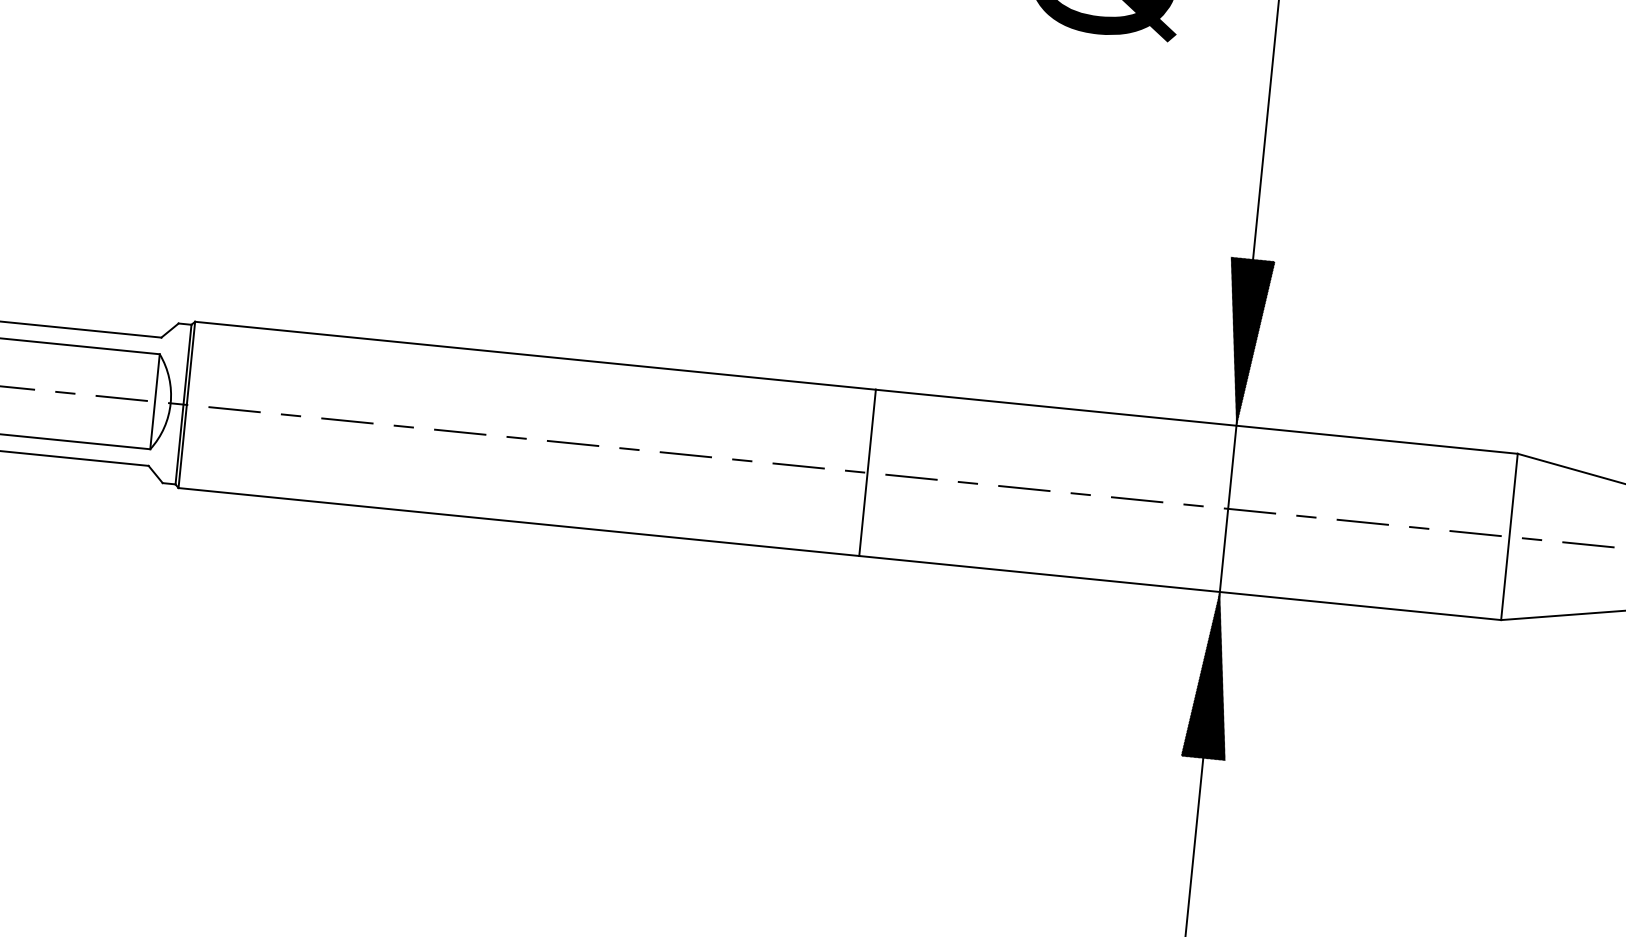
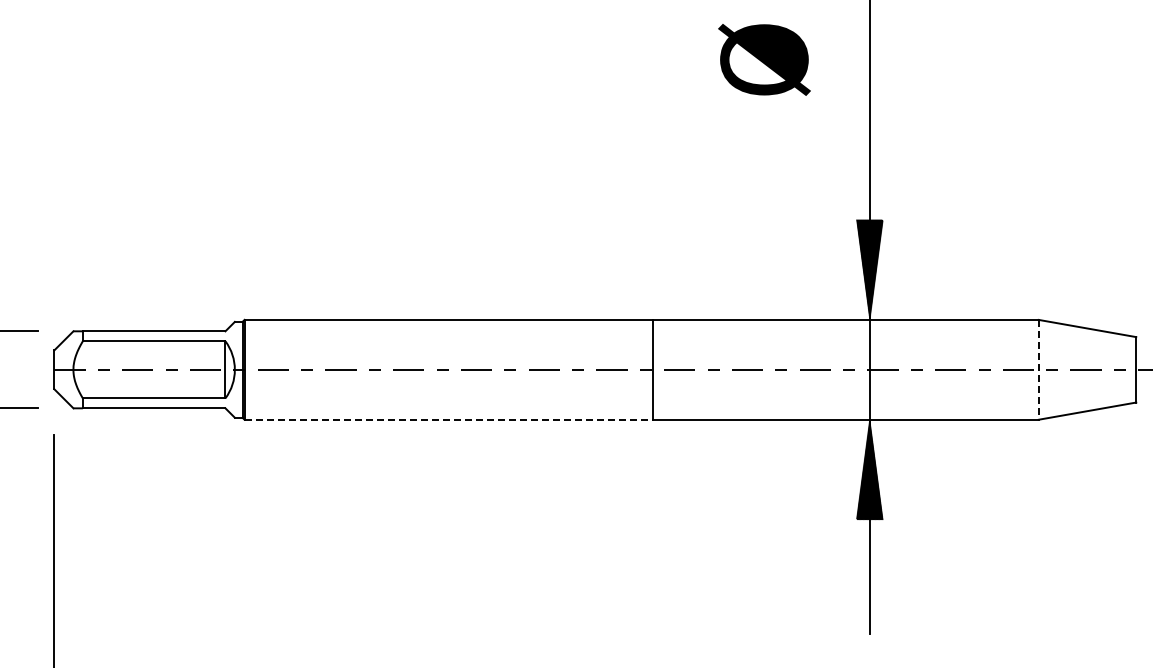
line: (519, 521) -> (449, 419), solid -> dashed
line: (1509, 536) -> (1038, 369), solid -> dashed

